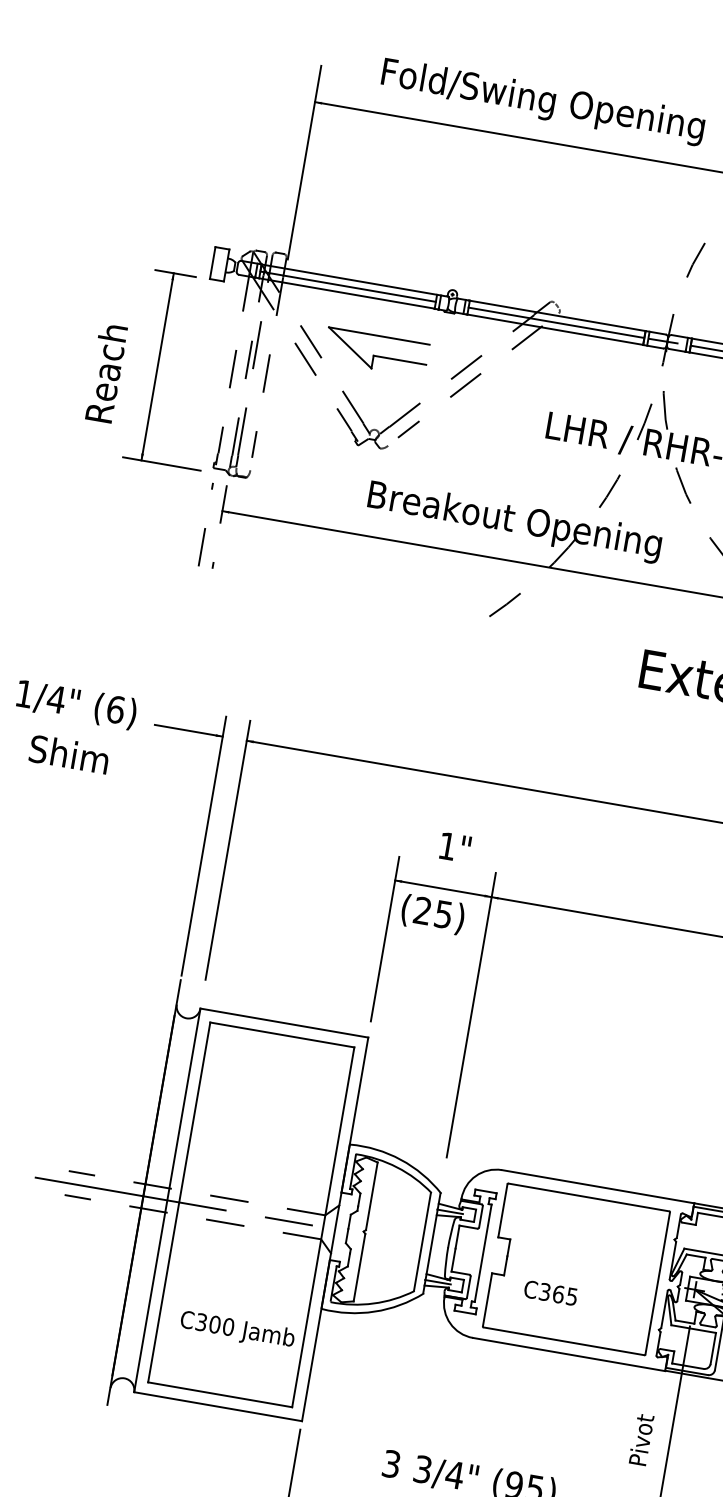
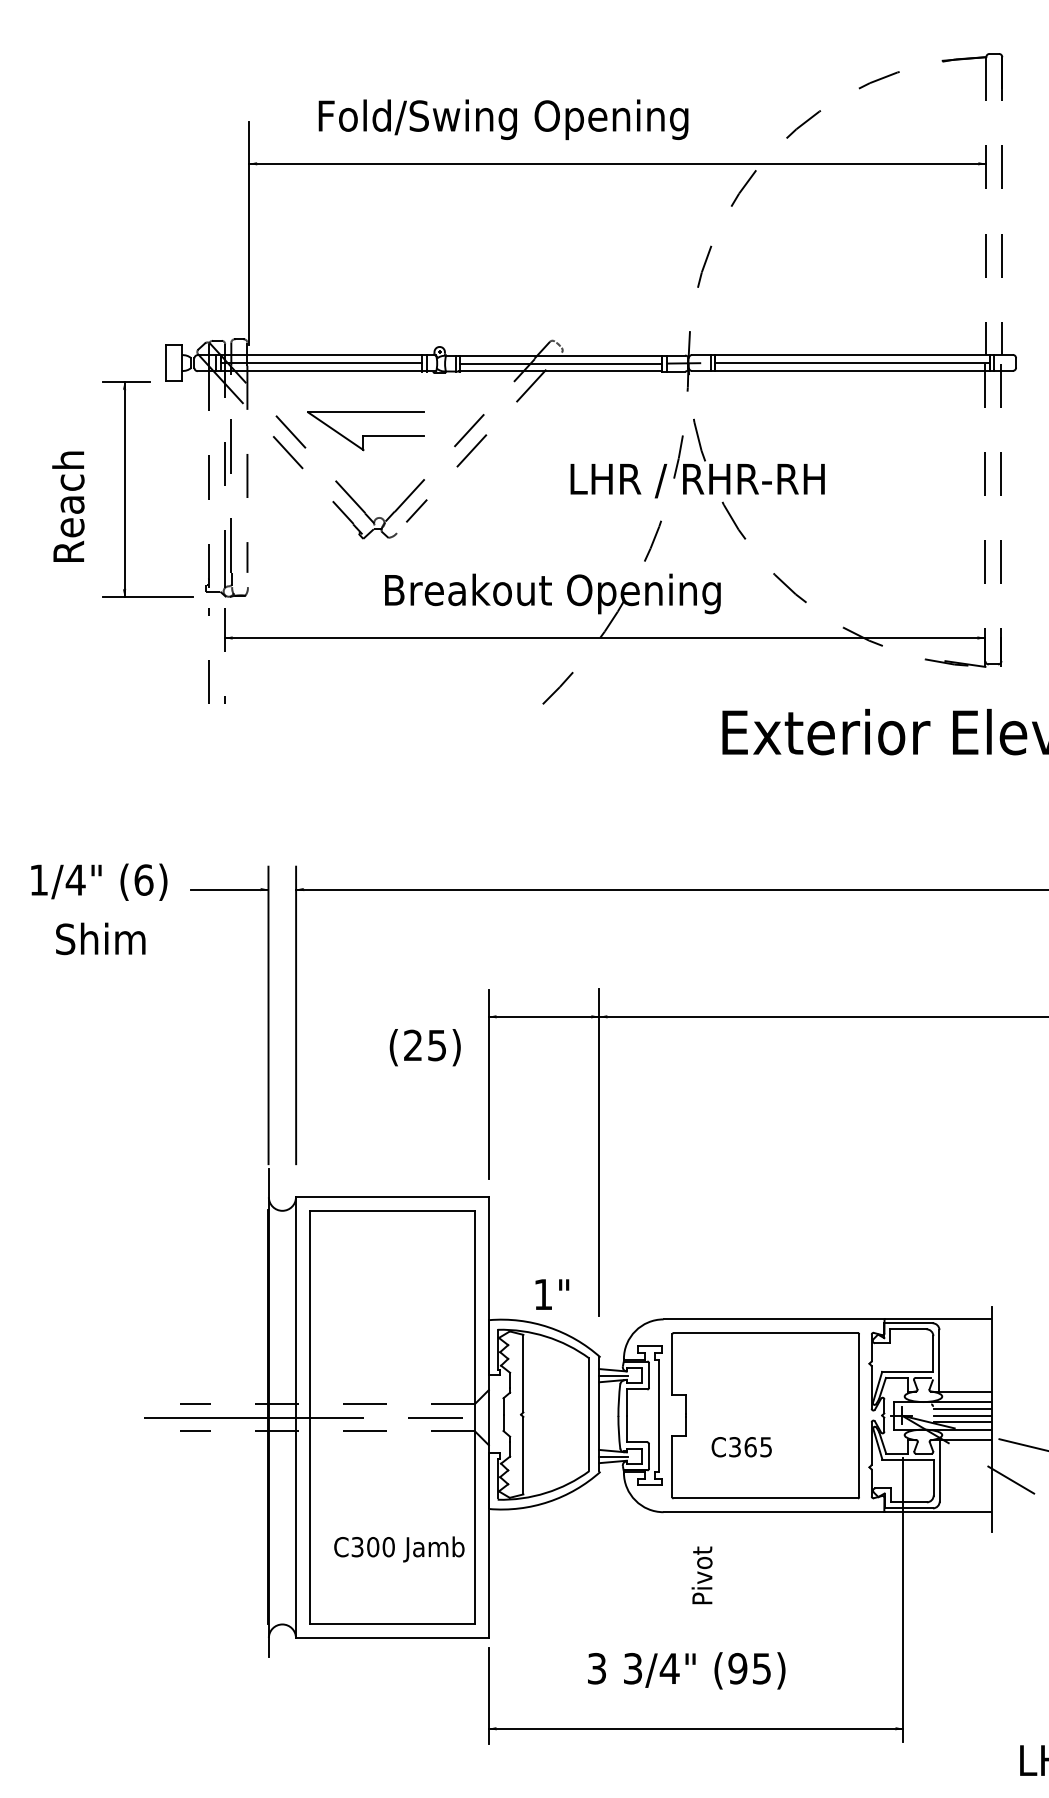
text: (455, 847) -> (552, 1294), moved
text: (432, 914) -> (424, 1047), moved
text: (640, 1439) -> (701, 1575), moved

